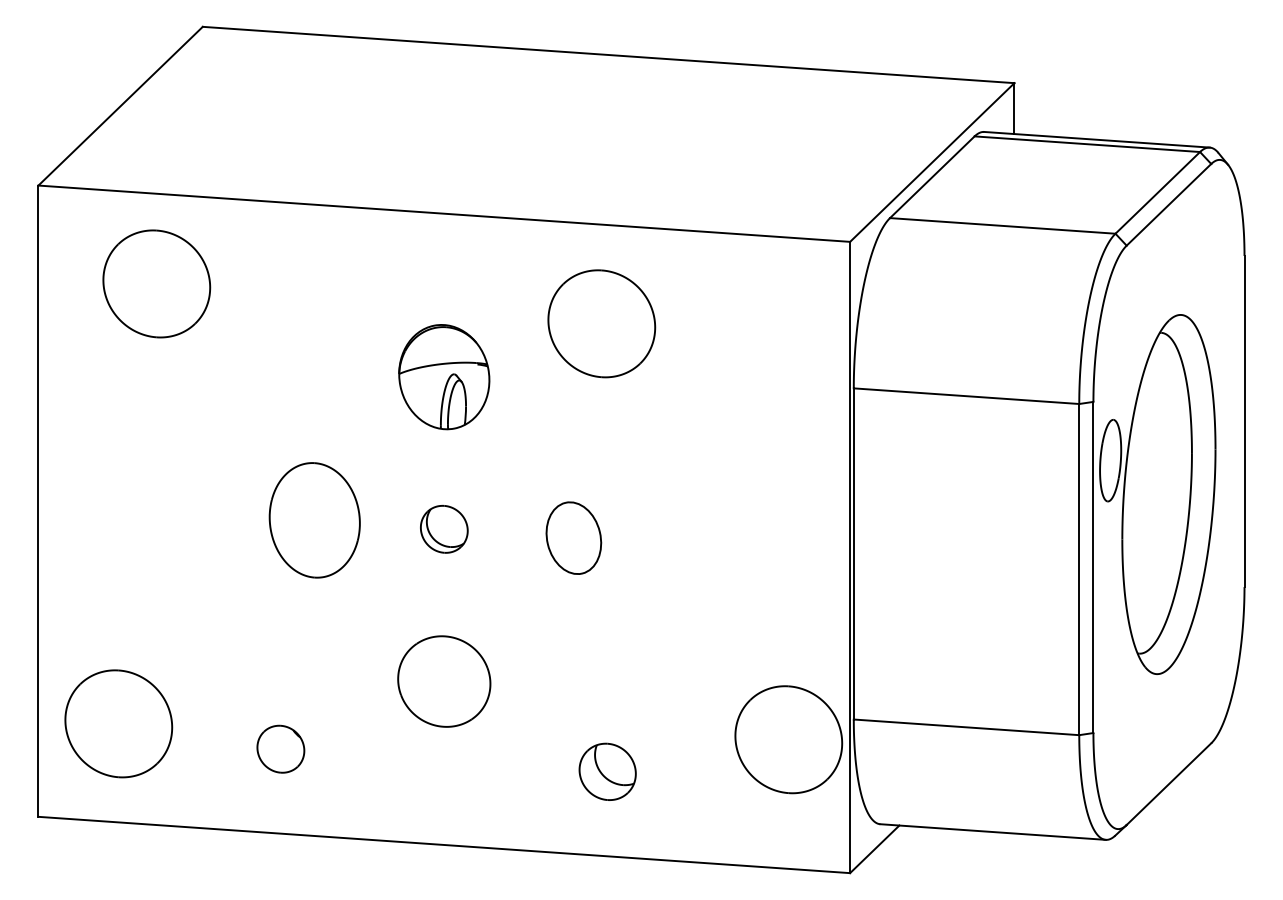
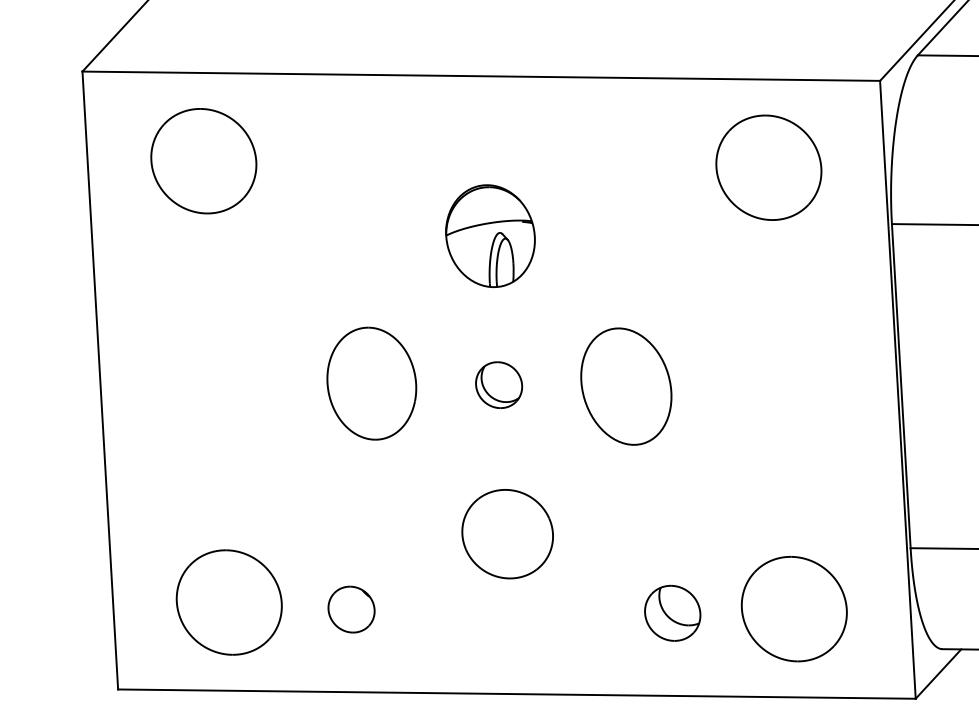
part: (601, 323) -> (768, 167), moved
part: (573, 537) -> (626, 385), size x1.67
part: (118, 723) -> (228, 602), moved
part: (788, 739) -> (794, 608), moved

